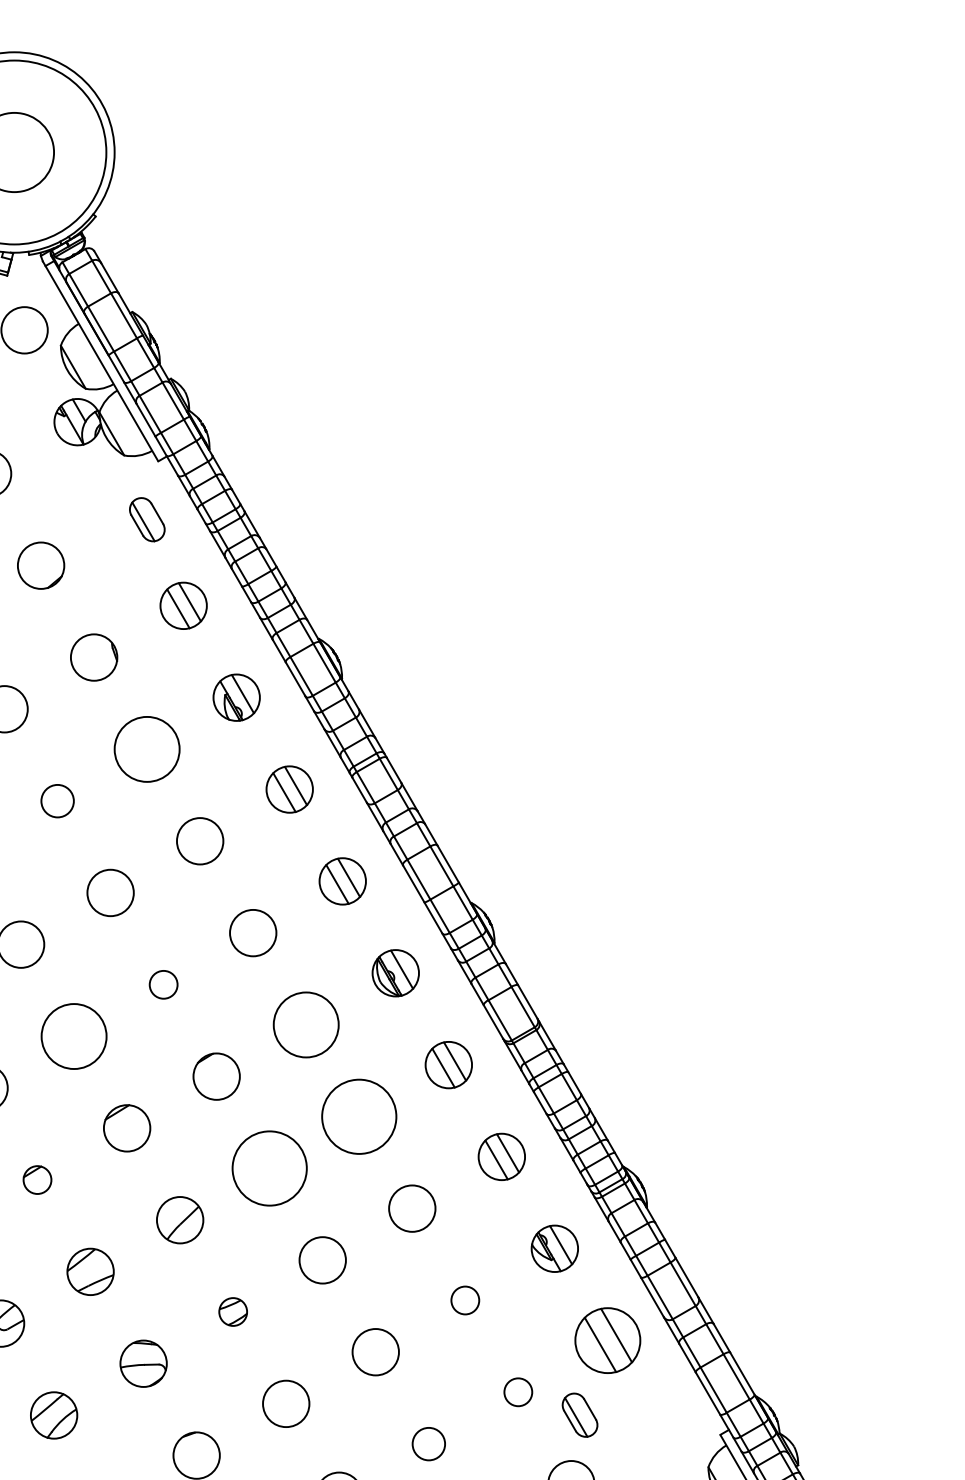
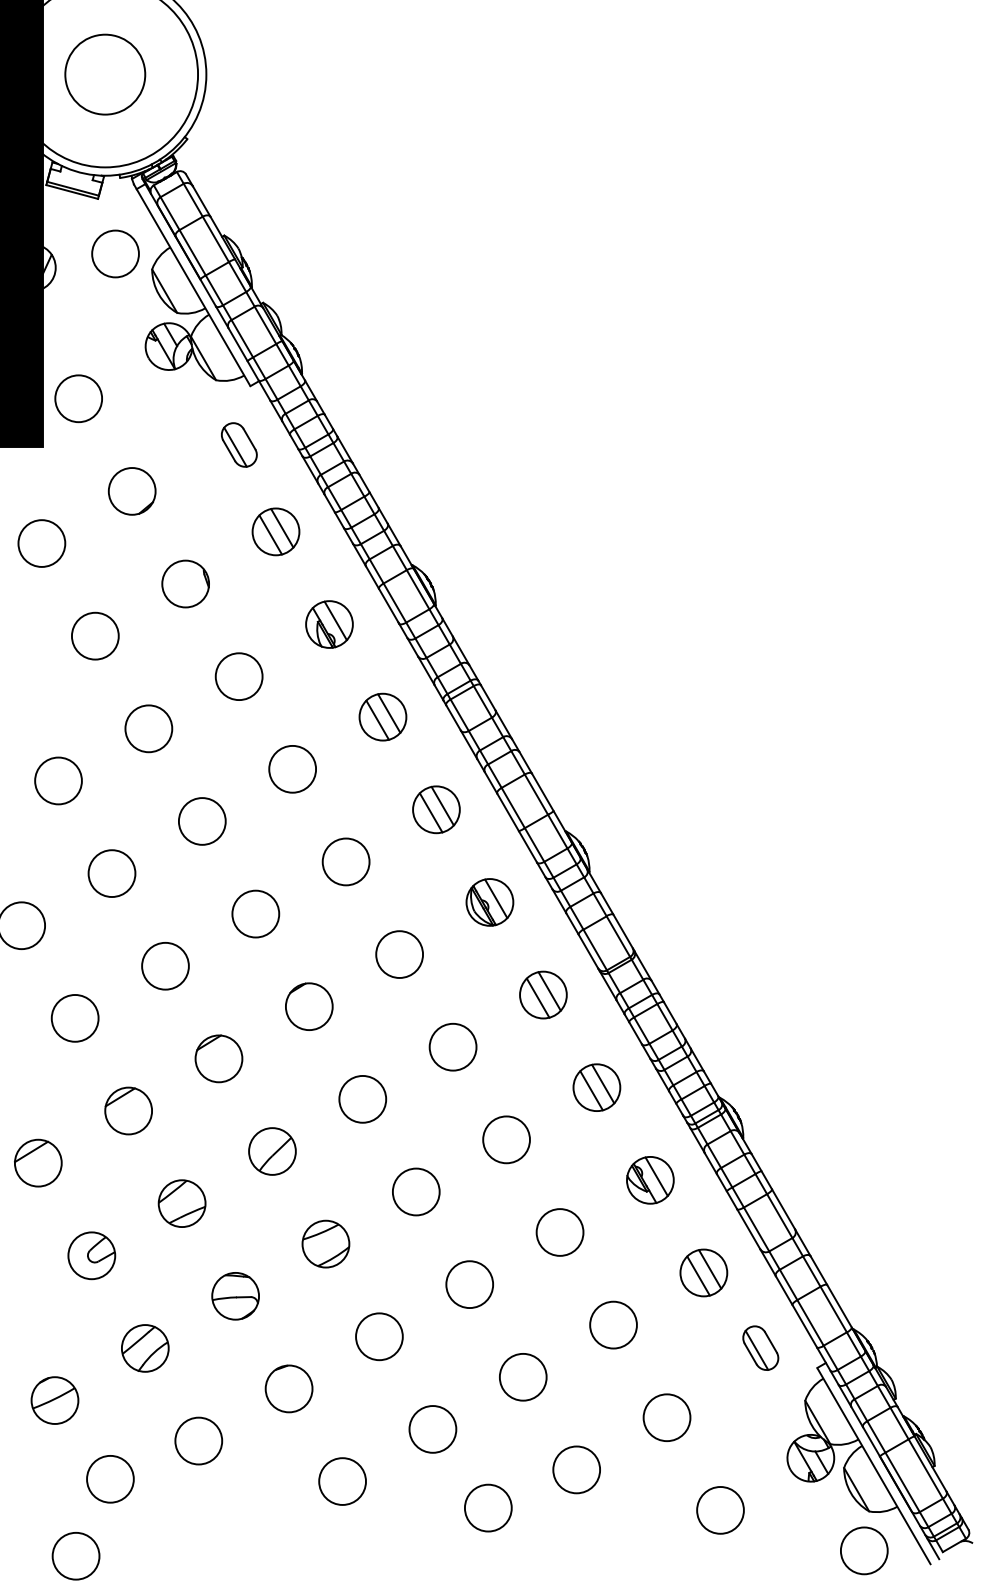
circle: (146, 749) -> (238, 676), size x0.71
circle: (57, 800) -> (148, 728), size x1.43
circle: (163, 984) -> (255, 913), size x1.67
circle: (306, 1024) -> (399, 954), size x0.71
circle: (74, 1035) -> (165, 965), size x0.71
circle: (358, 1116) -> (452, 1046), size x0.62
circle: (269, 1167) -> (362, 1098), size x0.62
part: (37, 1179) -> (128, 1110), size x1.67
circle: (464, 1300) -> (559, 1232), size x1.67
part: (232, 1311) -> (325, 1243), size x1.67
part: (607, 1340) -> (703, 1272), size x0.71
circle: (518, 1391) -> (613, 1324), size x1.67
part: (579, 1414) -> (760, 1347), moved
circle: (429, 1444) -> (523, 1377), size x1.43

